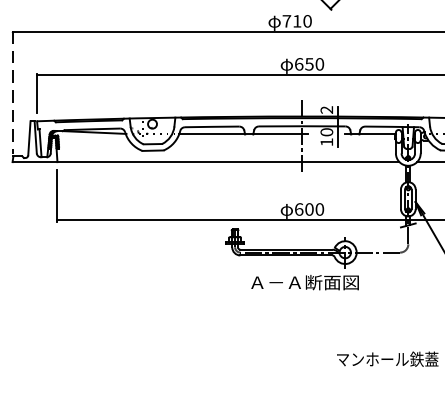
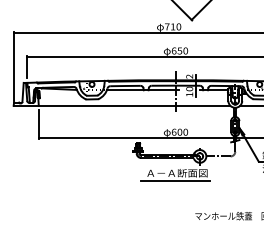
line: (12, 93) -> (13, 67), dashed -> solid
line: (301, 295) -> (175, 180), added

